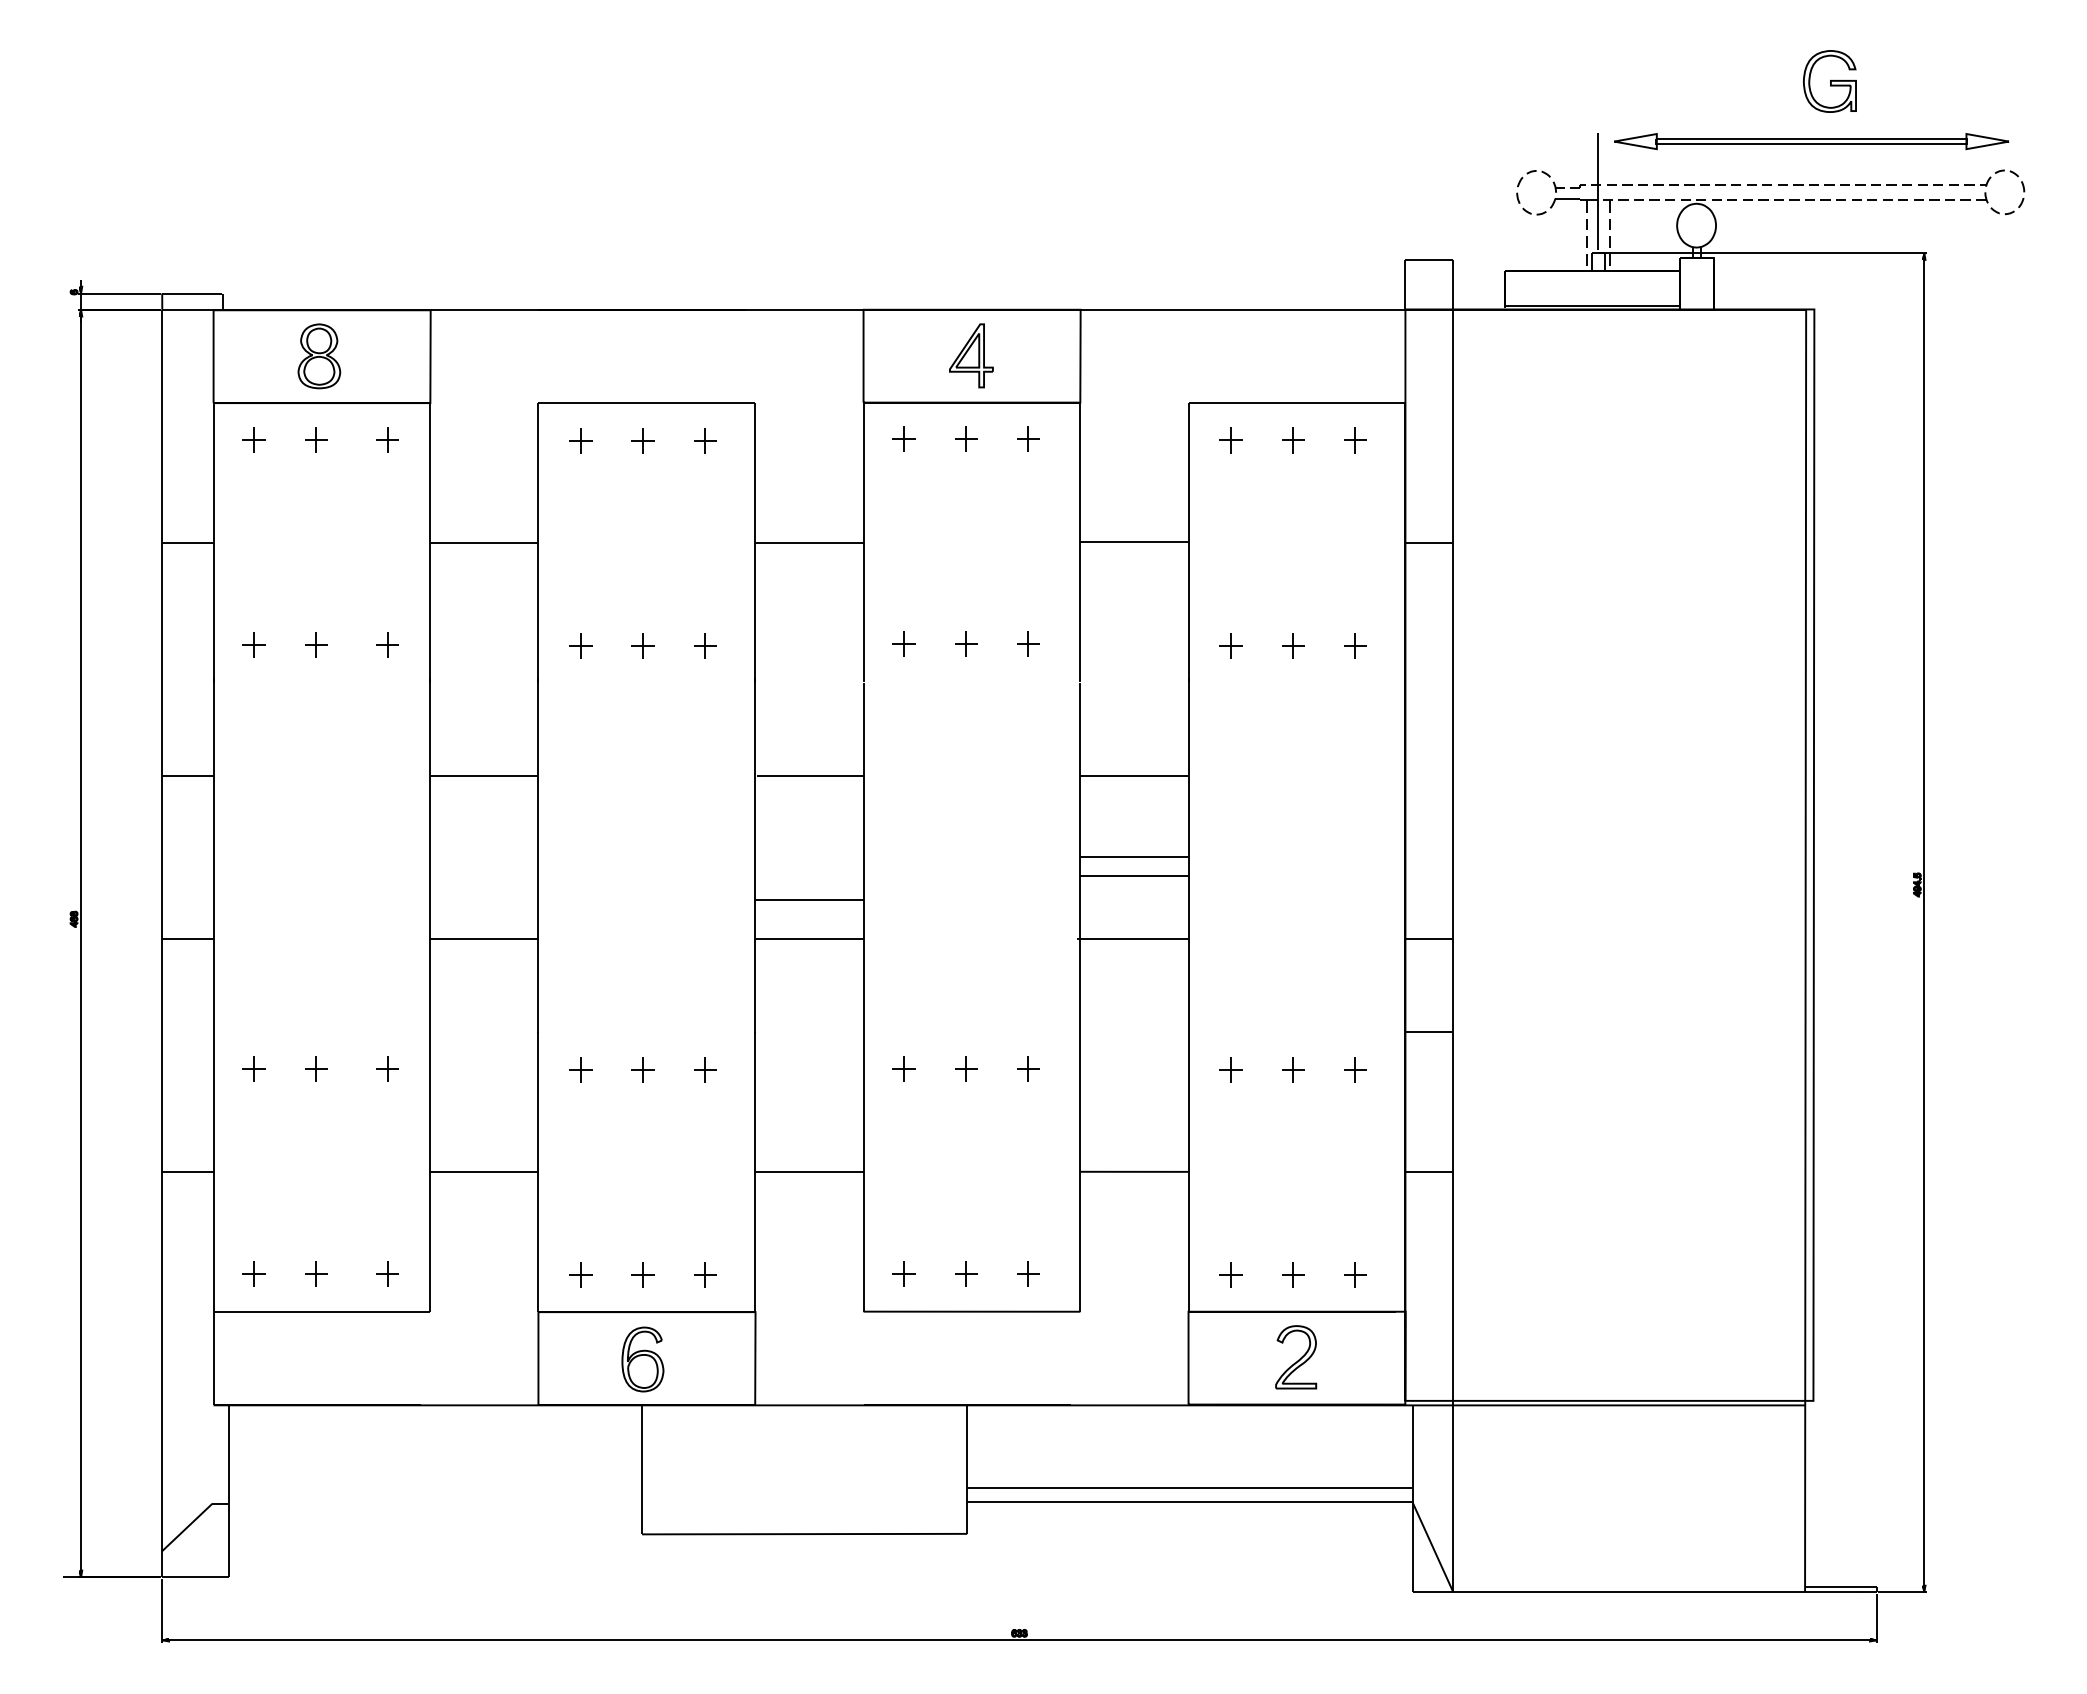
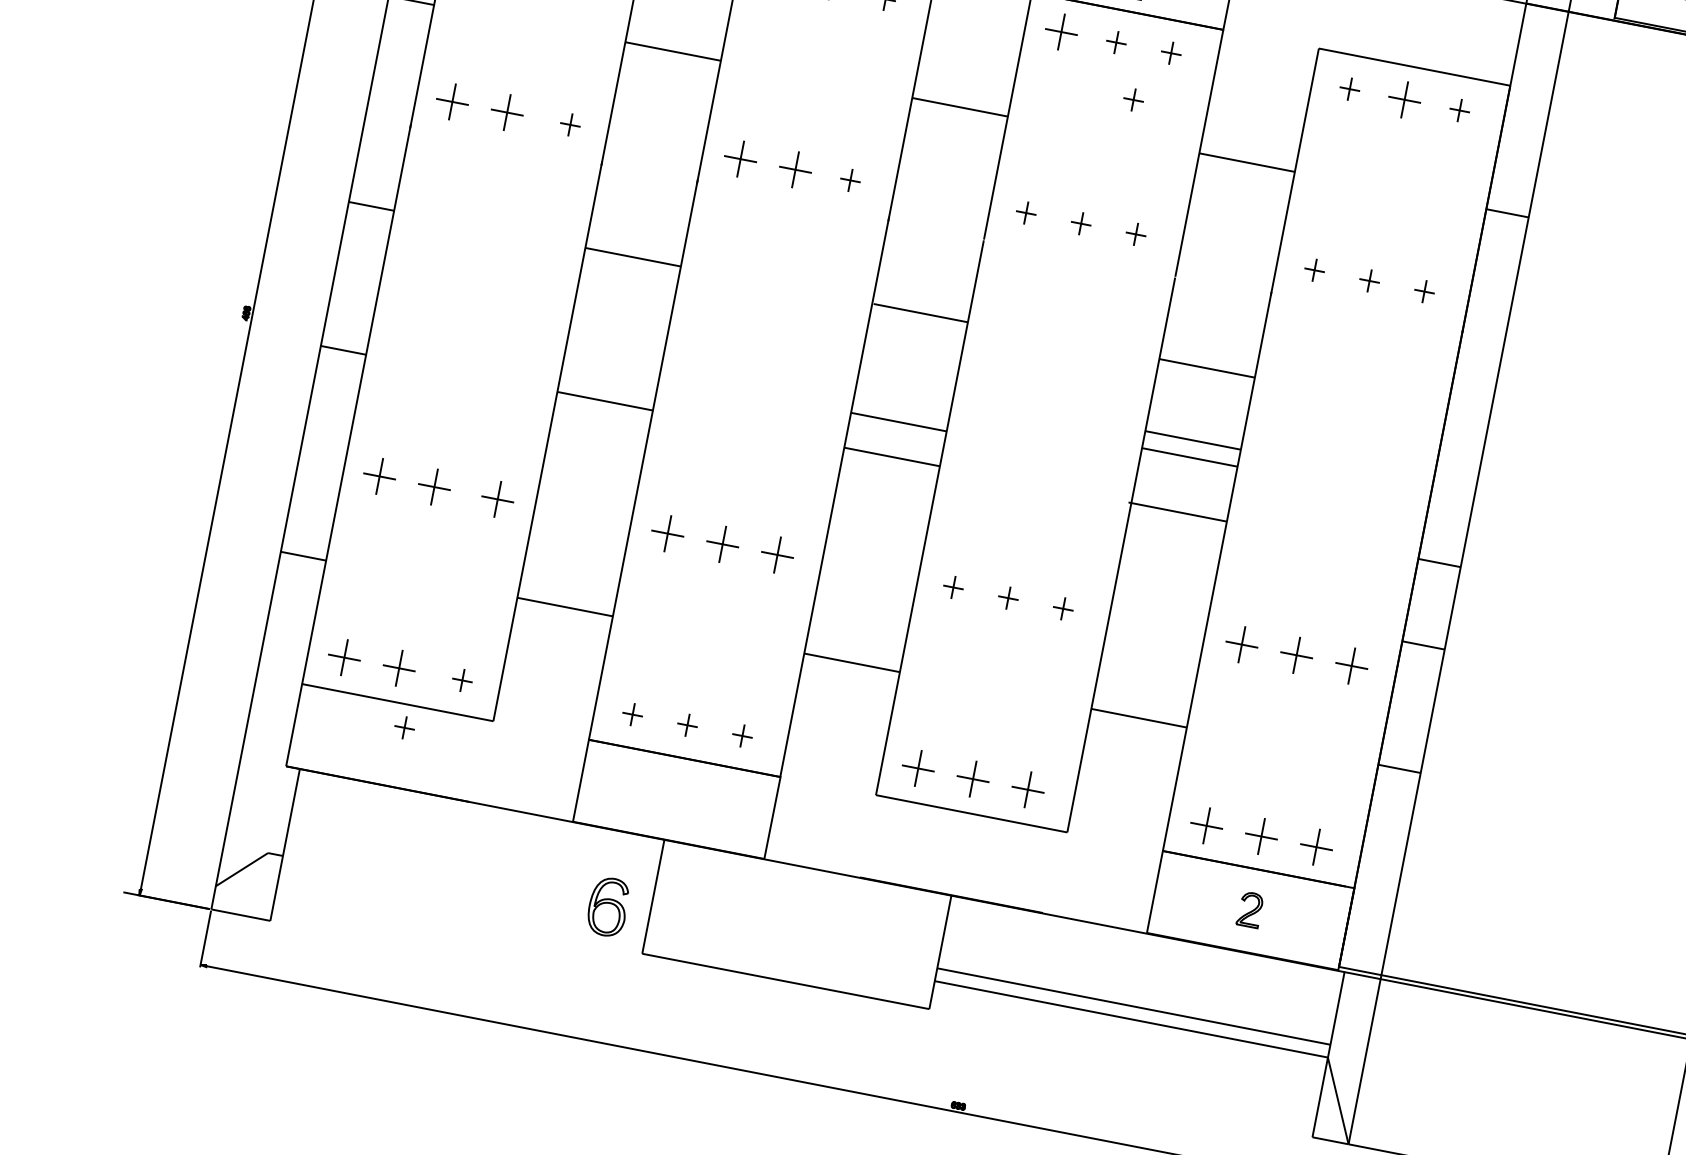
part: (903, 438) -> (1061, 31), size x1.6
part: (1293, 440) -> (1405, 99), size x1.6
part: (997, 497) -> (1133, 99), added
part: (253, 644) -> (451, 101), size x1.6
part: (316, 644) -> (507, 112), size x1.6
part: (580, 645) -> (740, 158), size x1.6
part: (642, 645) -> (795, 169), size x1.6
part: (253, 1068) -> (379, 475), size x1.6
part: (316, 1068) -> (434, 486), size x1.6
part: (387, 1068) -> (497, 498), size x1.6
part: (580, 1069) -> (667, 532), size x1.6
part: (642, 1069) -> (722, 543), size x1.6
part: (705, 1069) -> (778, 554), size x1.6
part: (1230, 1069) -> (1241, 644), size x1.6
part: (1293, 1069) -> (1297, 655), size x1.6
part: (1355, 1069) -> (1351, 665), size x1.6
part: (253, 1273) -> (344, 656), size x1.6
part: (316, 1273) -> (399, 667), size x1.6
part: (903, 1273) -> (917, 768), size x1.6
part: (966, 1273) -> (973, 779), size x1.6
part: (1028, 1273) -> (1028, 789), size x1.6
part: (1230, 1274) -> (1206, 825), size x1.6
part: (1293, 1274) -> (1261, 836), size x1.6
part: (1355, 1274) -> (1316, 846), size x1.6
part: (334, 1337) -> (404, 727), added
part: (1296, 1357) -> (1250, 909), size x0.6
part: (642, 1359) -> (607, 906), moved

